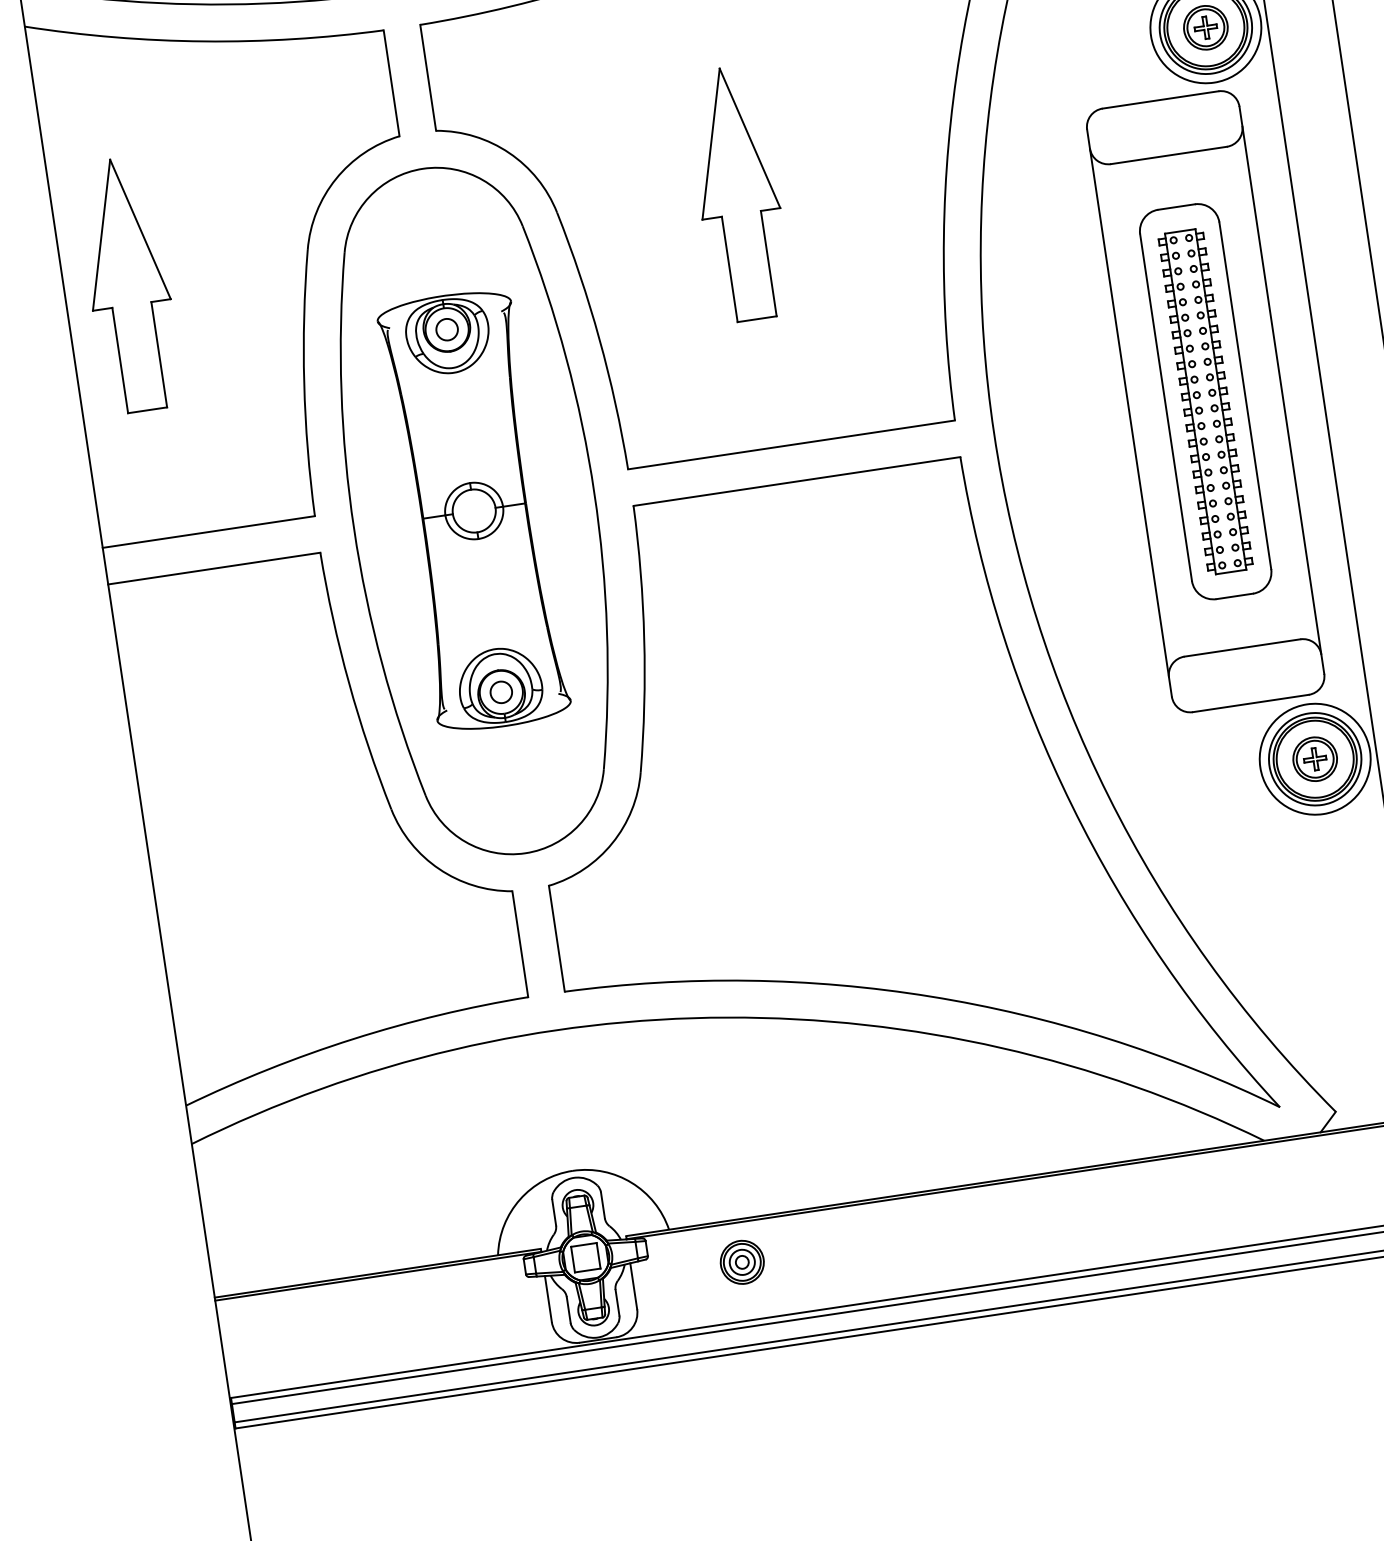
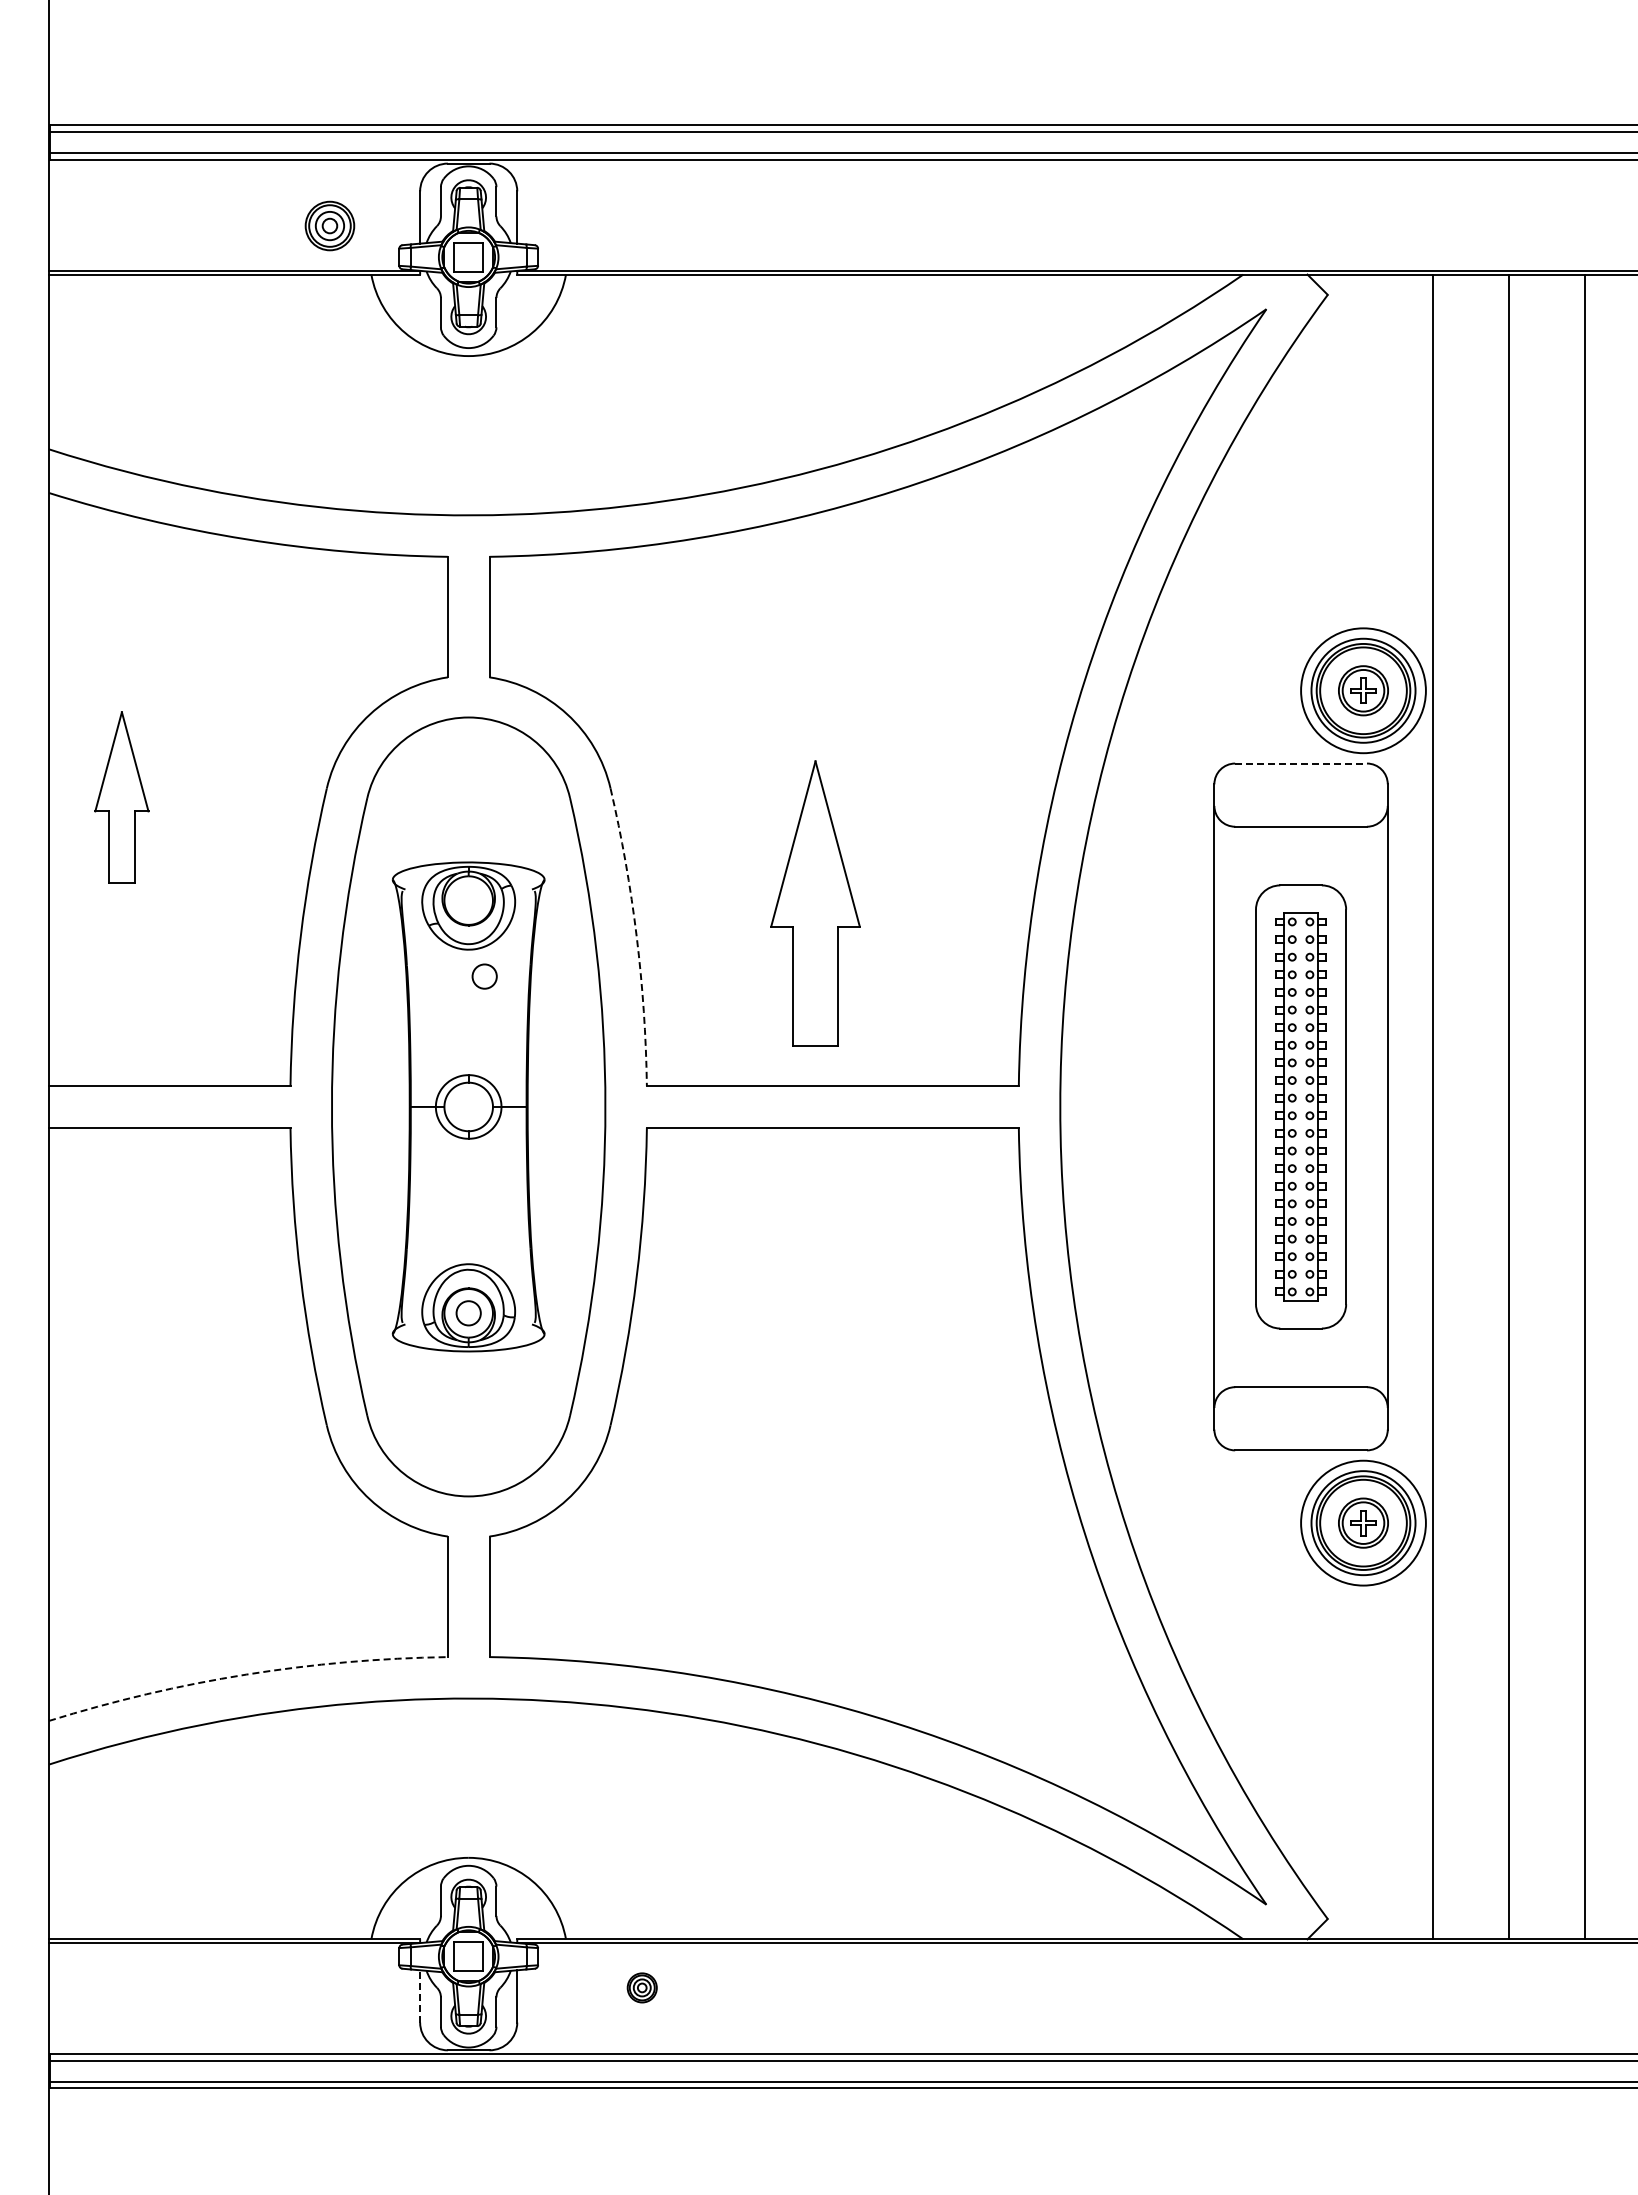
line: (1160, 99) -> (1301, 763), solid -> dashed
part: (738, 193) -> (815, 903), moved
part: (128, 284) -> (121, 797), size x0.6
circle: (446, 329) -> (484, 976), moved
arc: (599, 339) -> (636, 936), solid -> dashed
arc: (353, 1038) -> (246, 1674), solid -> dashed
part: (742, 1261) -> (642, 1987), size x0.6
line: (548, 1298) -> (420, 1995), solid -> dashed

